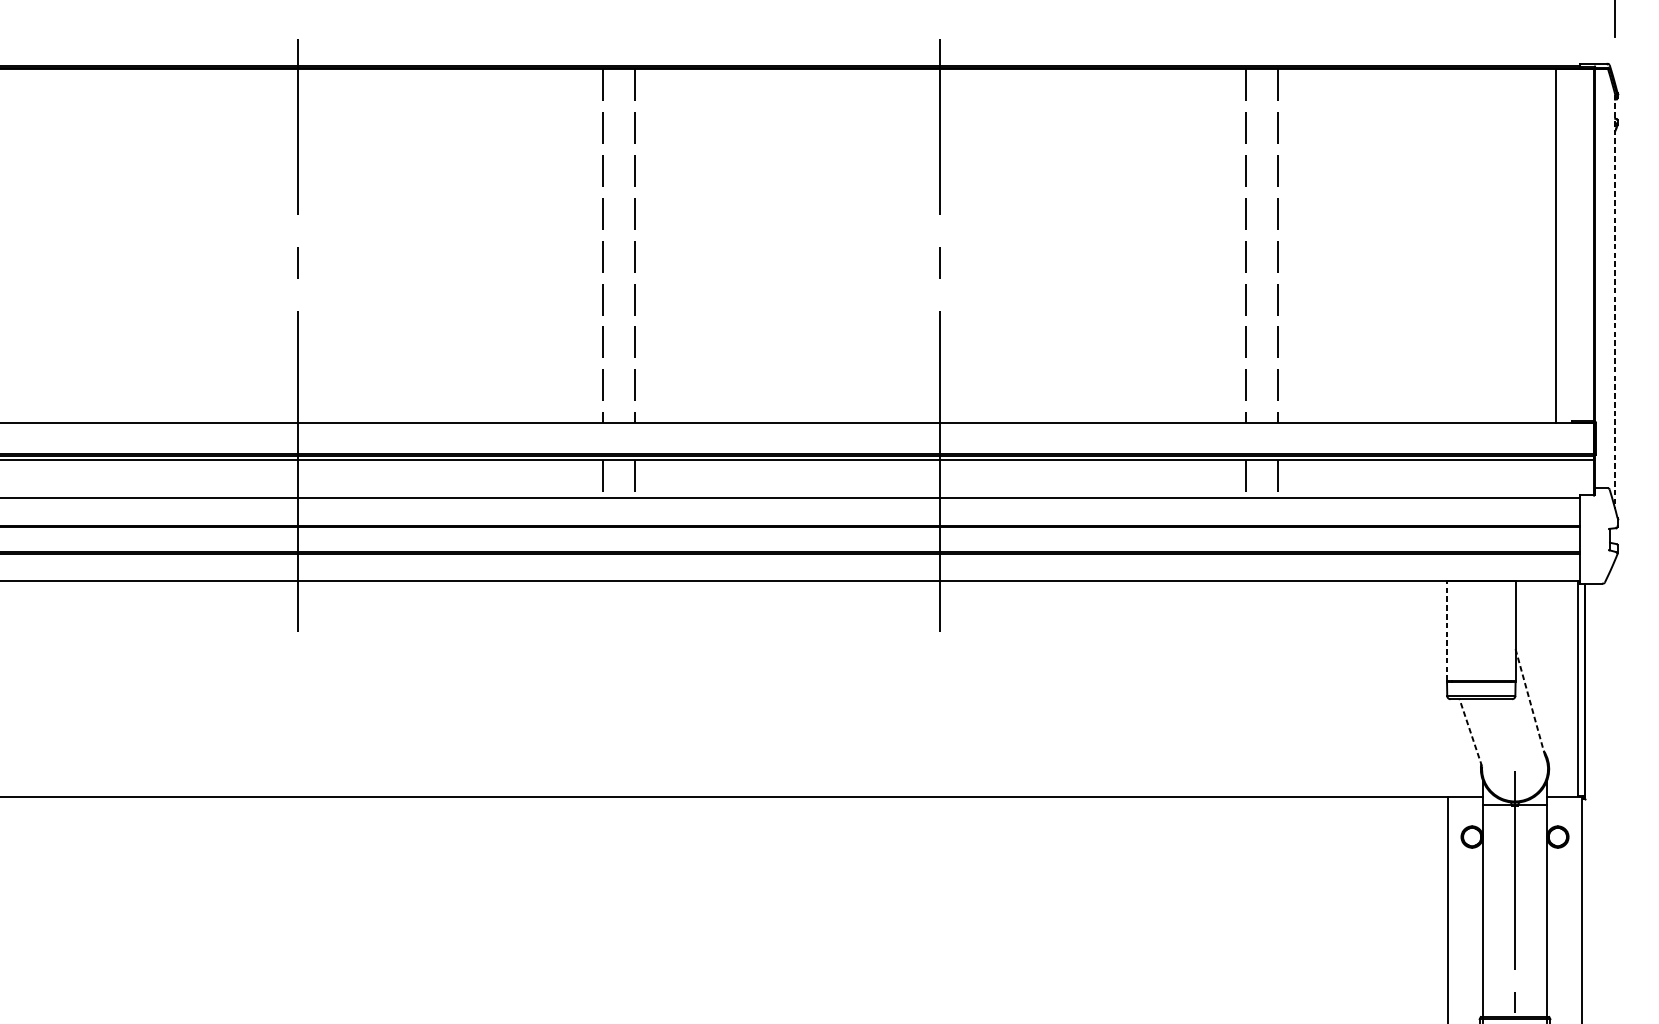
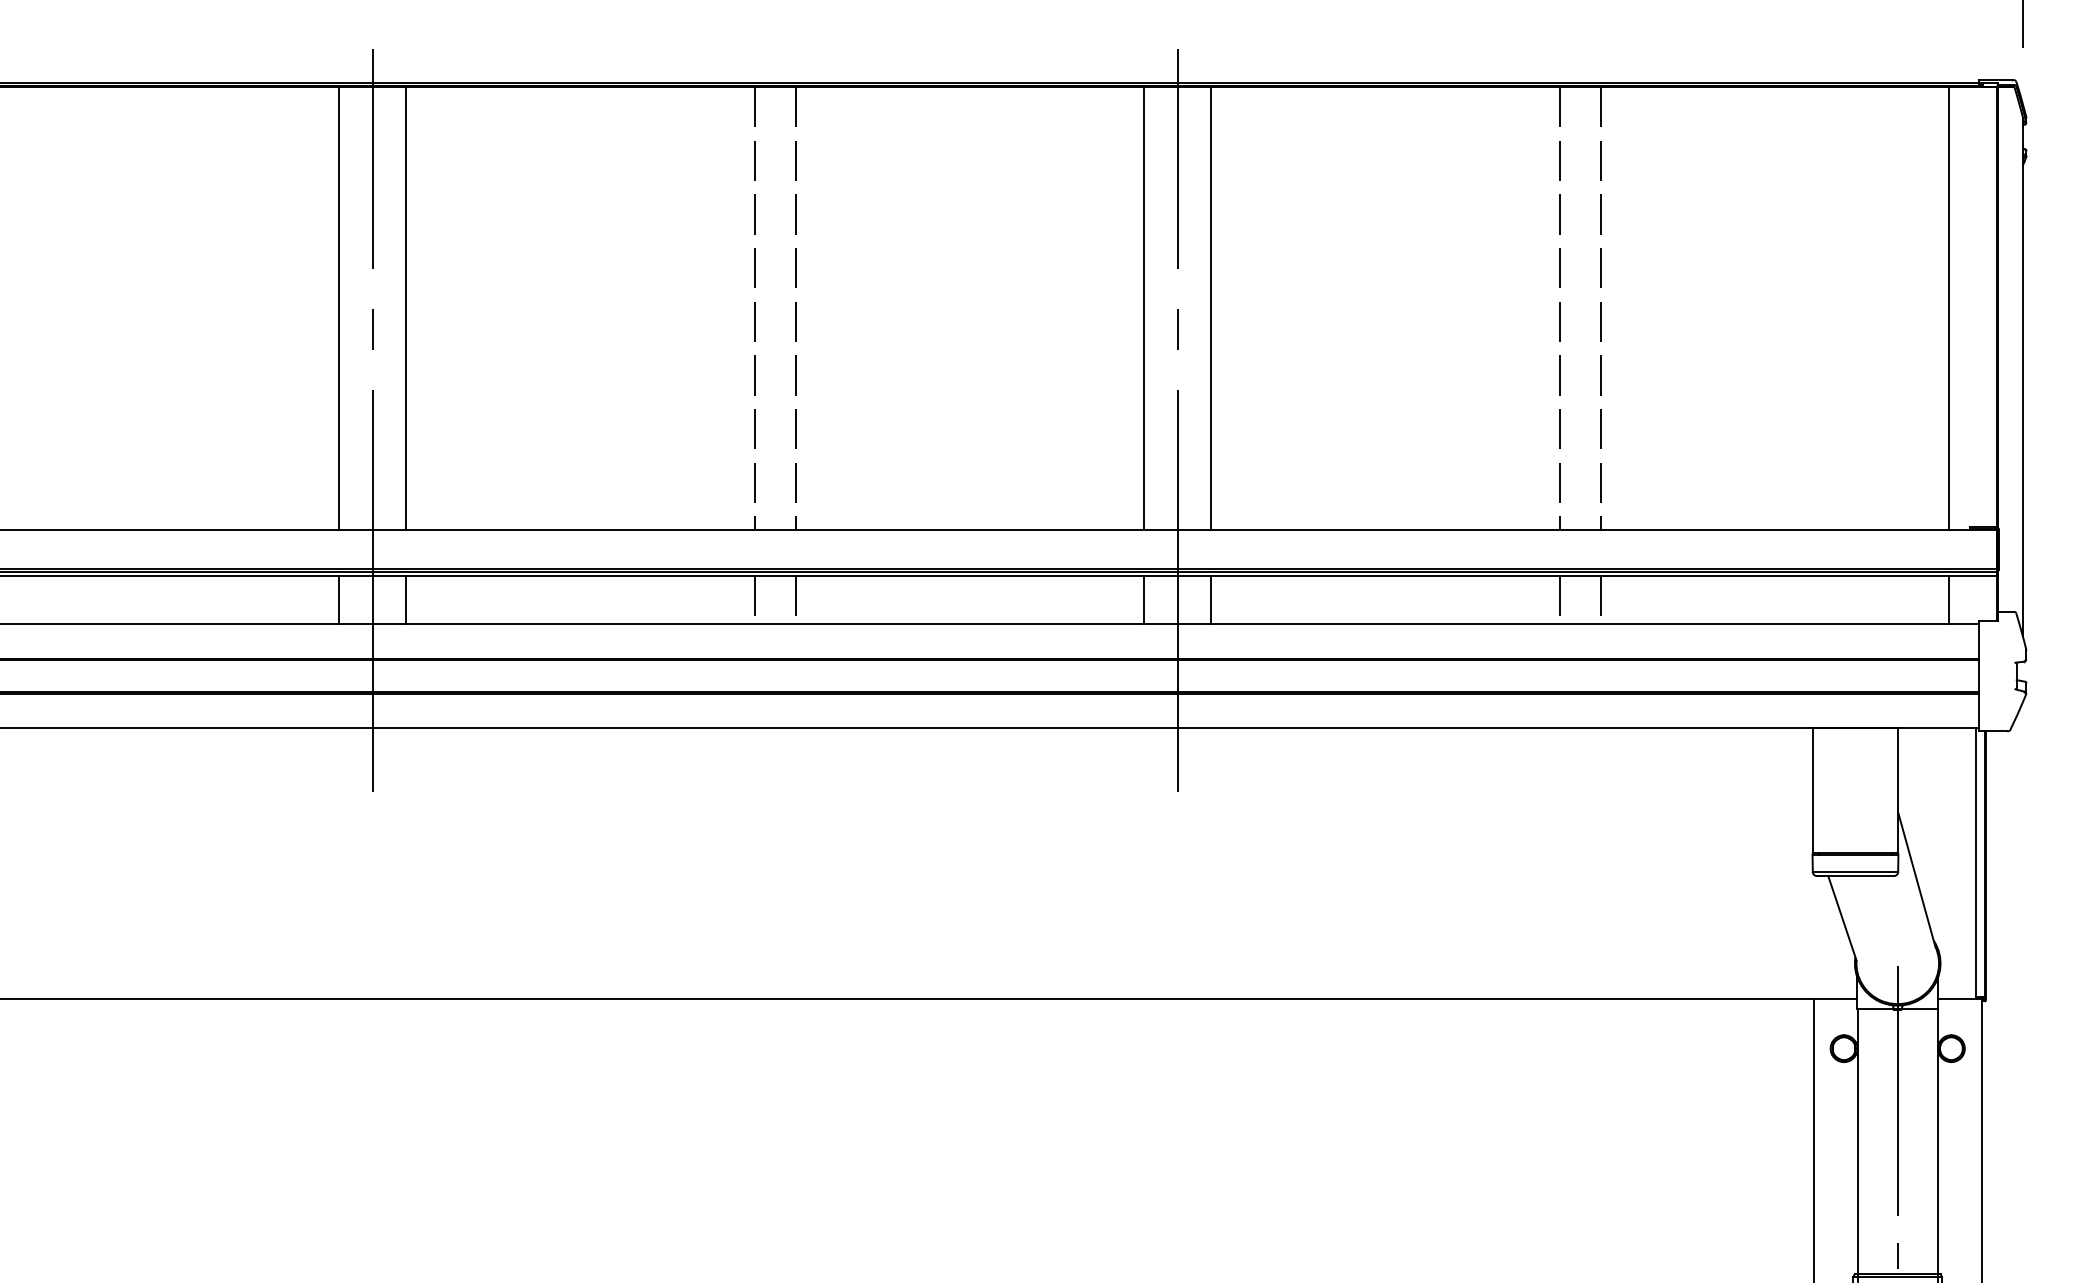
line: (271, 246) -> (339, 308), added
line: (324, 246) -> (406, 308), added
line: (913, 246) -> (1144, 308), added
line: (967, 246) -> (1211, 308), added
line: (1615, 302) -> (2023, 378), dashed -> solid
line: (271, 478) -> (339, 599), added
line: (324, 478) -> (406, 599), added
line: (913, 478) -> (1144, 599), added
line: (967, 478) -> (1211, 599), added
line: (1556, 478) -> (1949, 599), added
line: (1446, 630) -> (1812, 790), dashed -> solid
line: (1530, 702) -> (1917, 880), dashed -> solid
line: (1470, 733) -> (1842, 918), dashed -> solid

